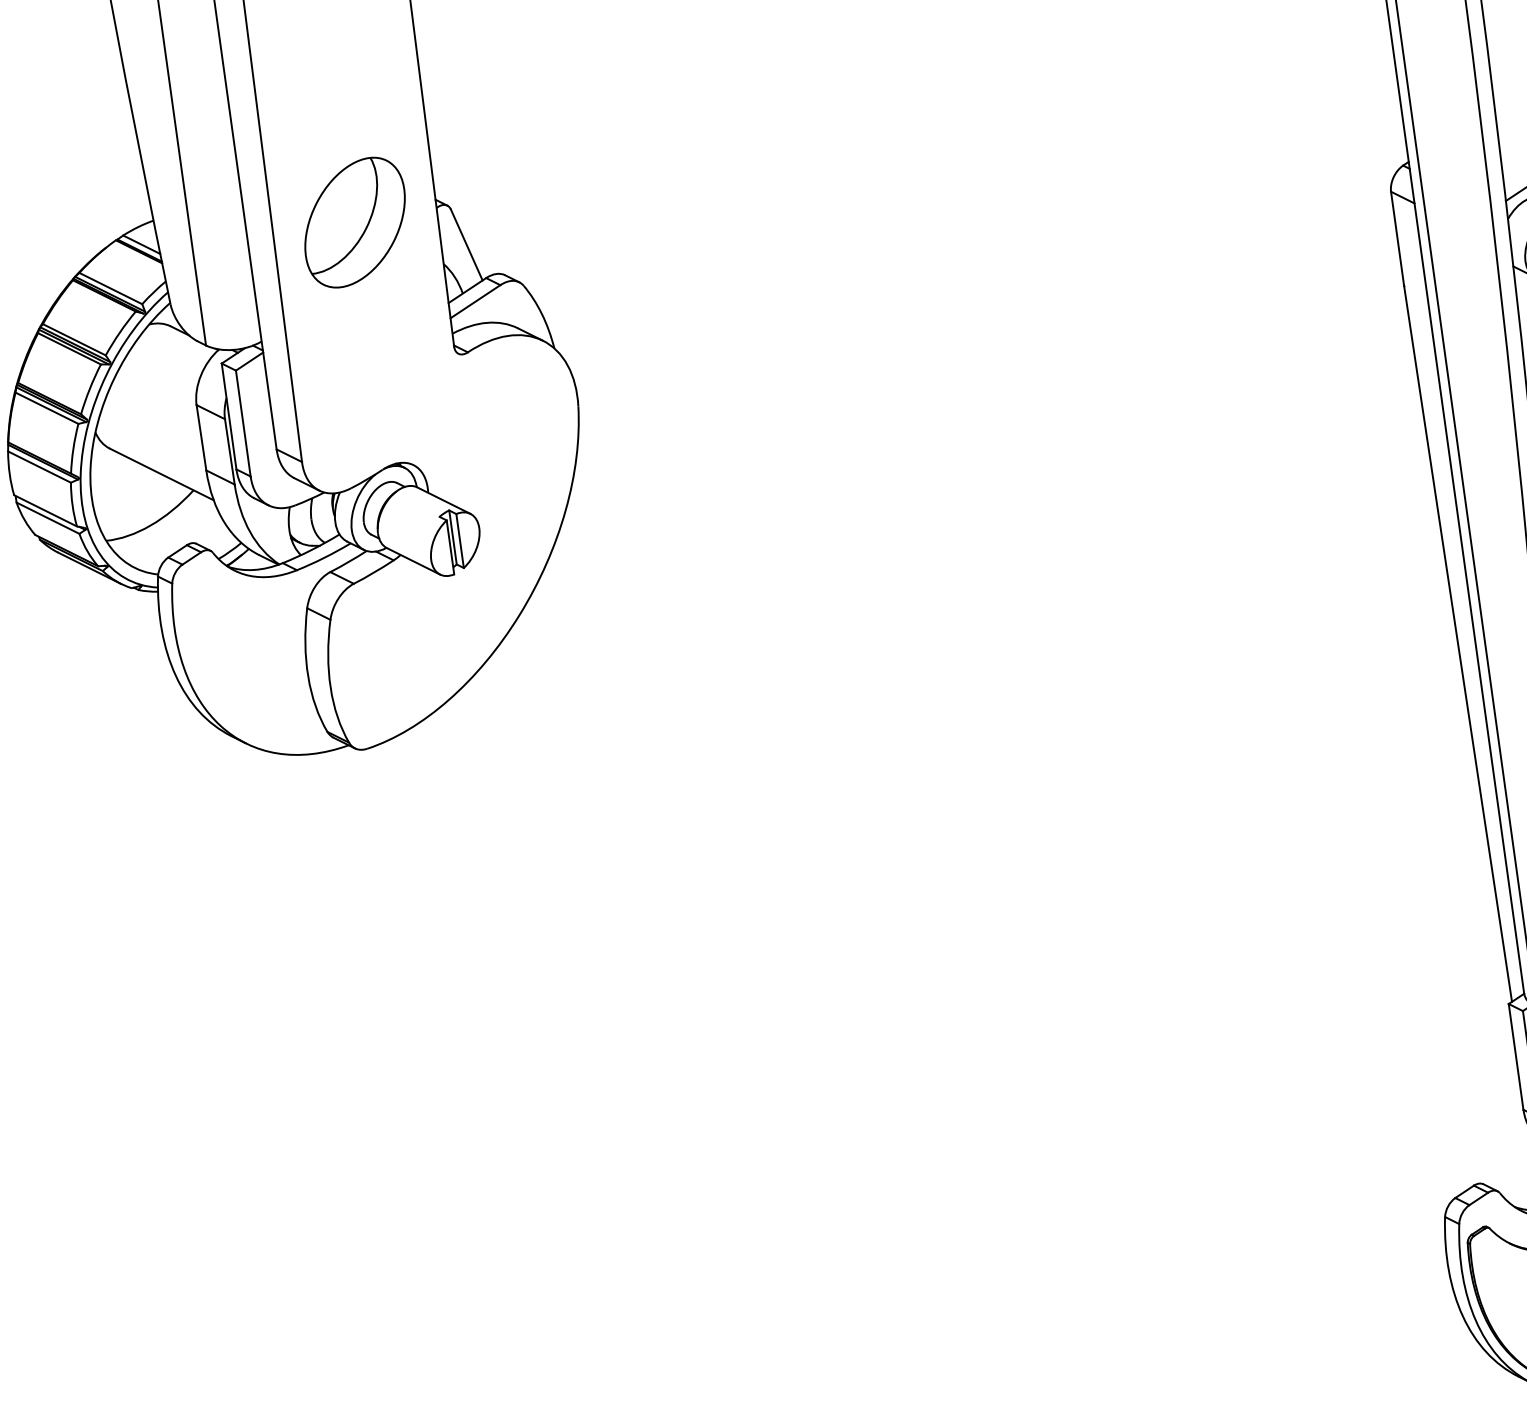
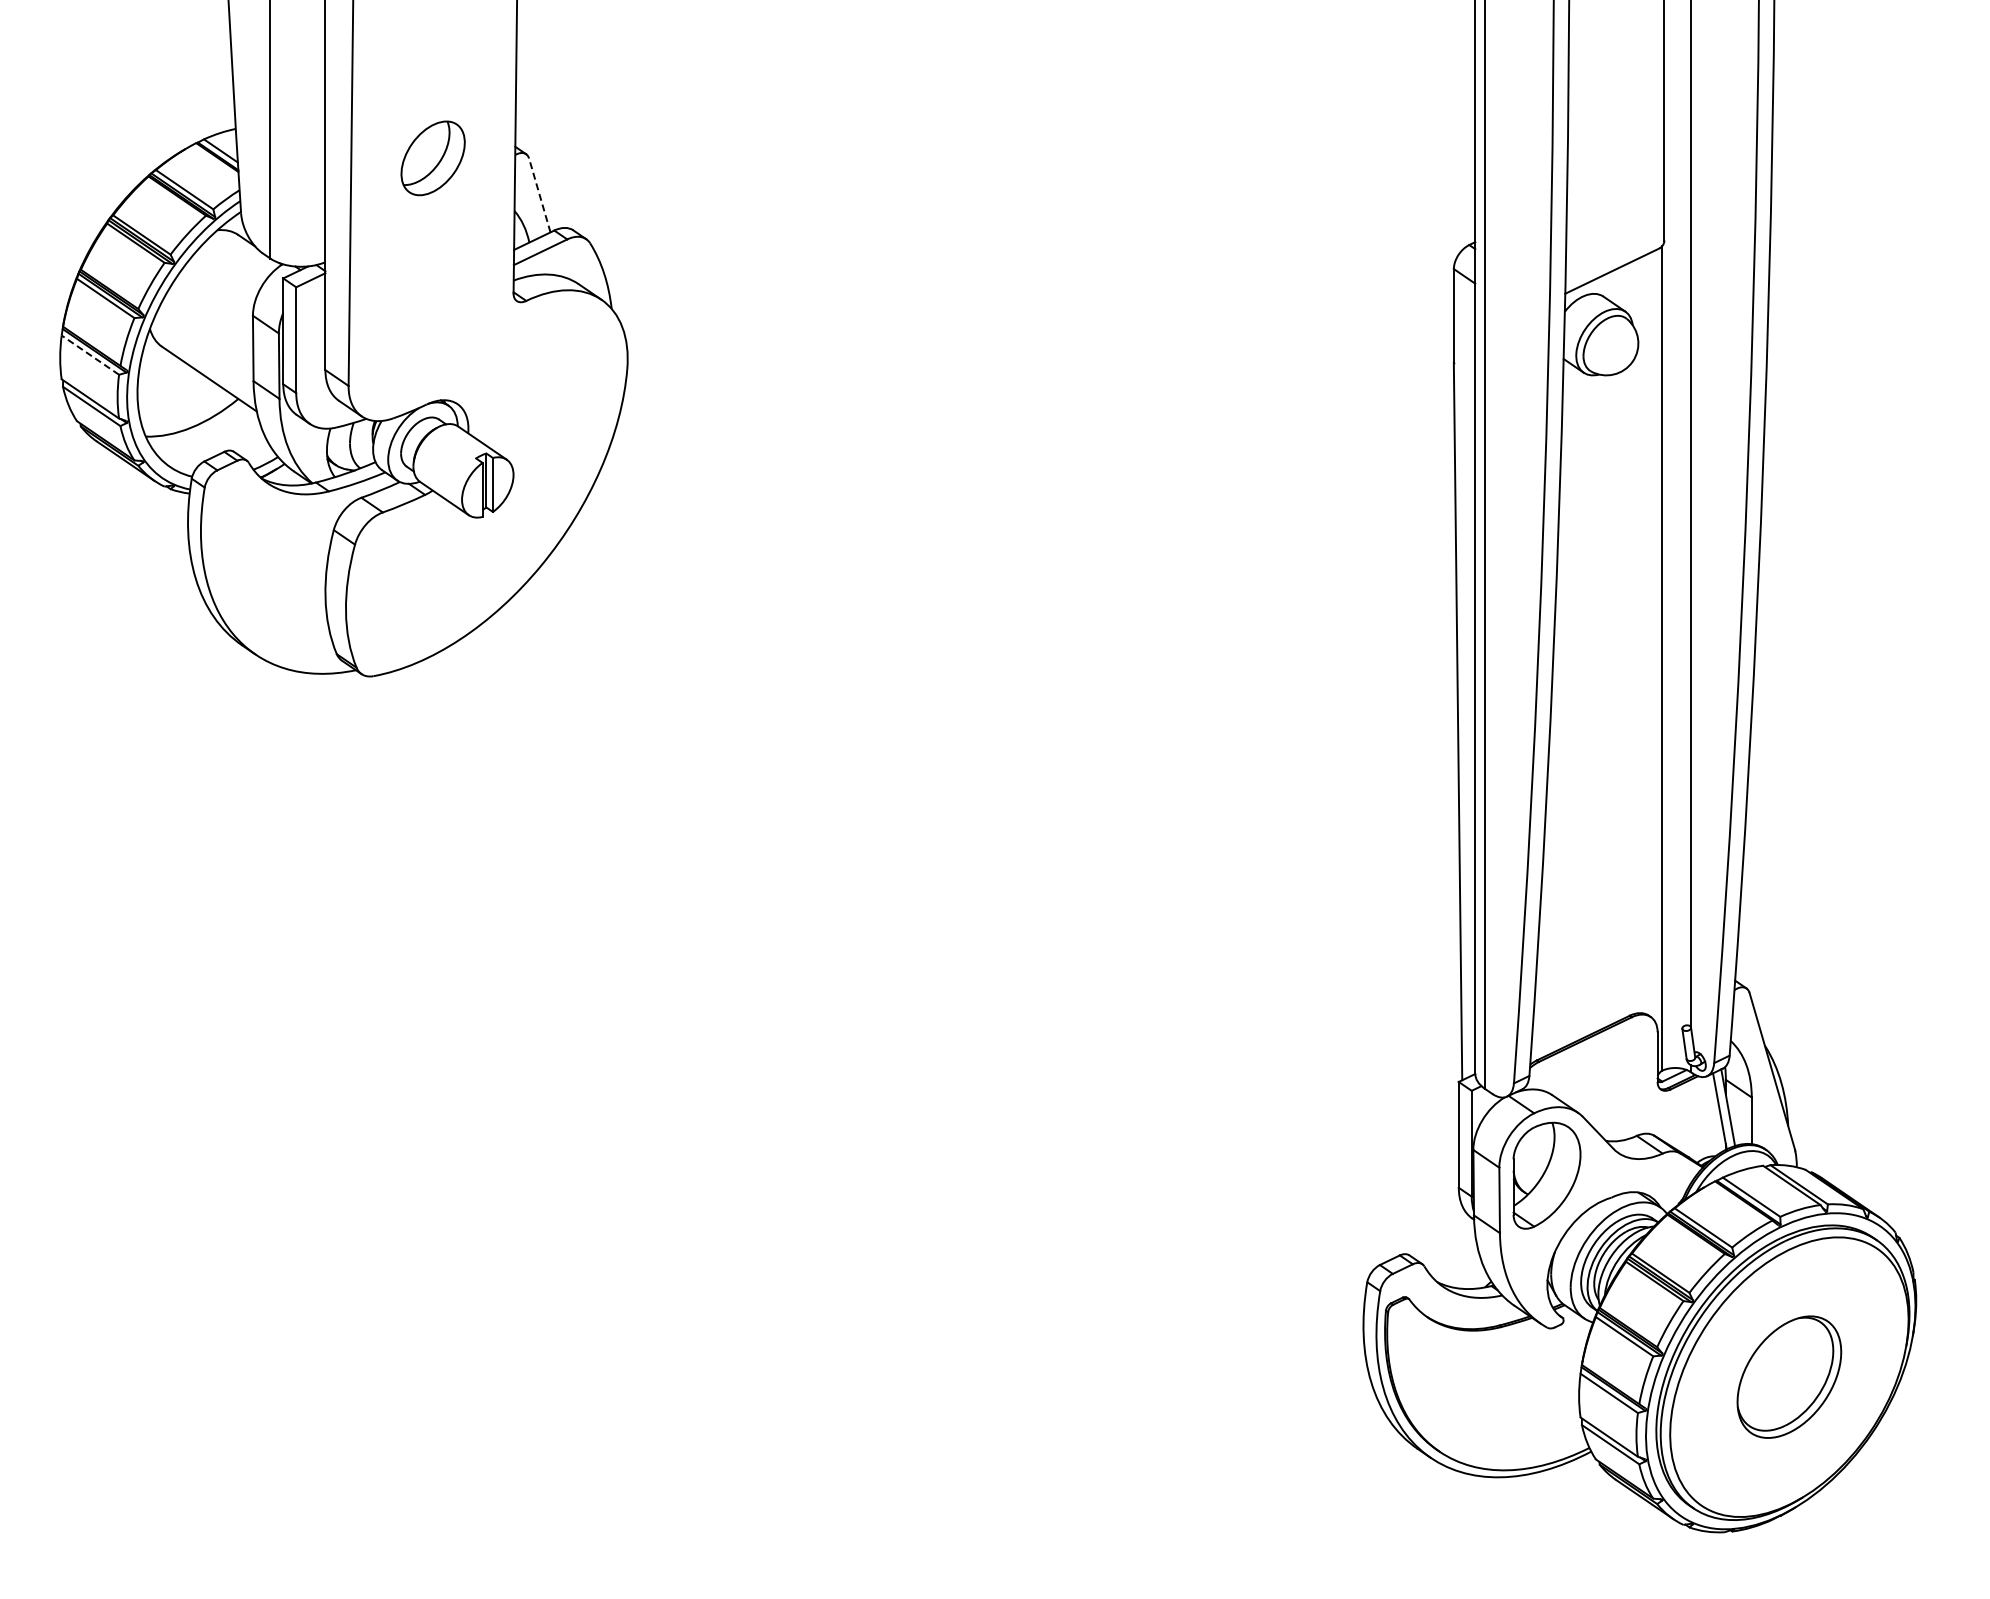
part: (354, 222) -> (432, 158), size x0.6
line: (466, 244) -> (539, 194), solid -> dashed
line: (39, 467) -> (90, 355), solid -> dashed

